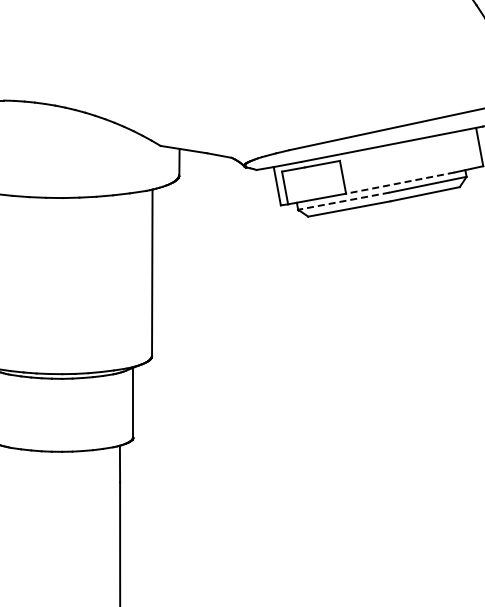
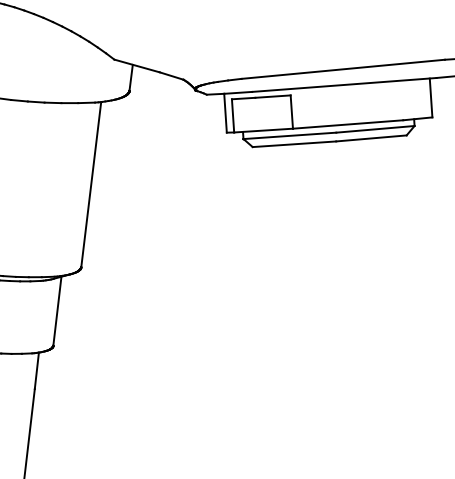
line: (399, 183) -> (347, 124), dashed -> solid
line: (343, 201) -> (289, 136), dashed -> solid

